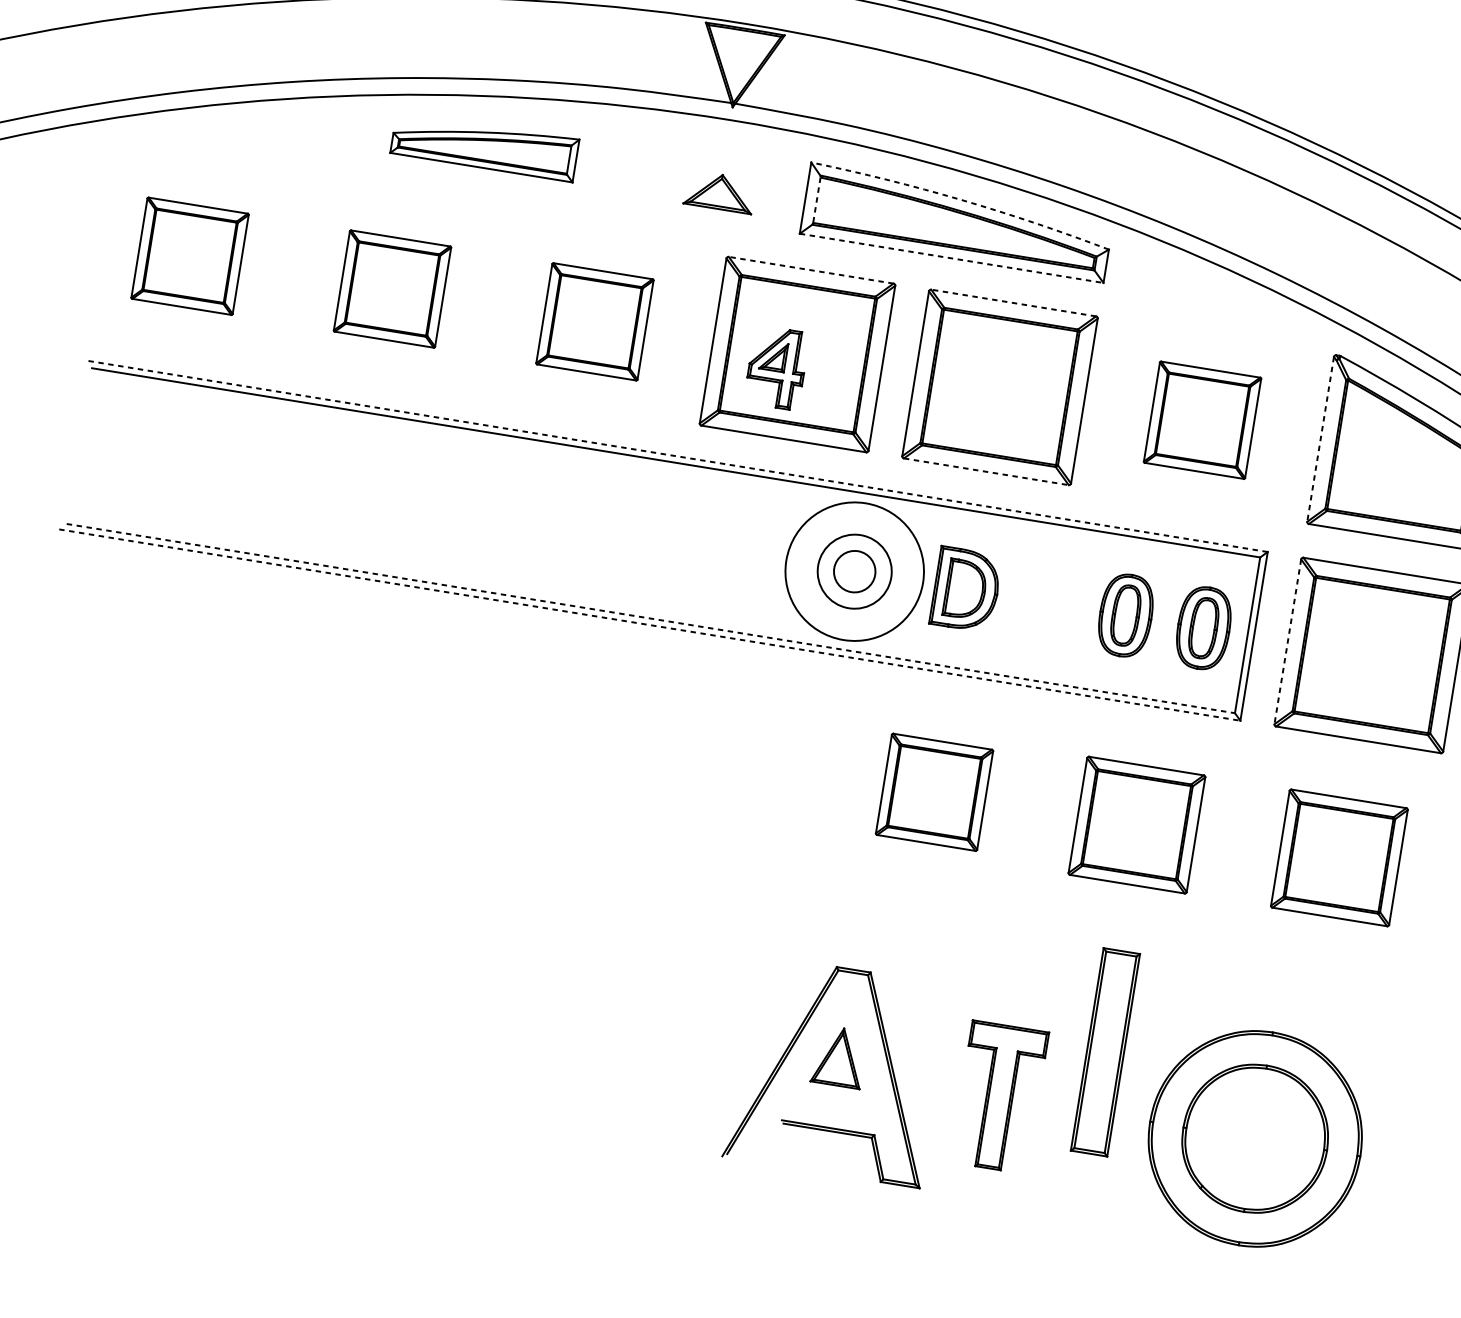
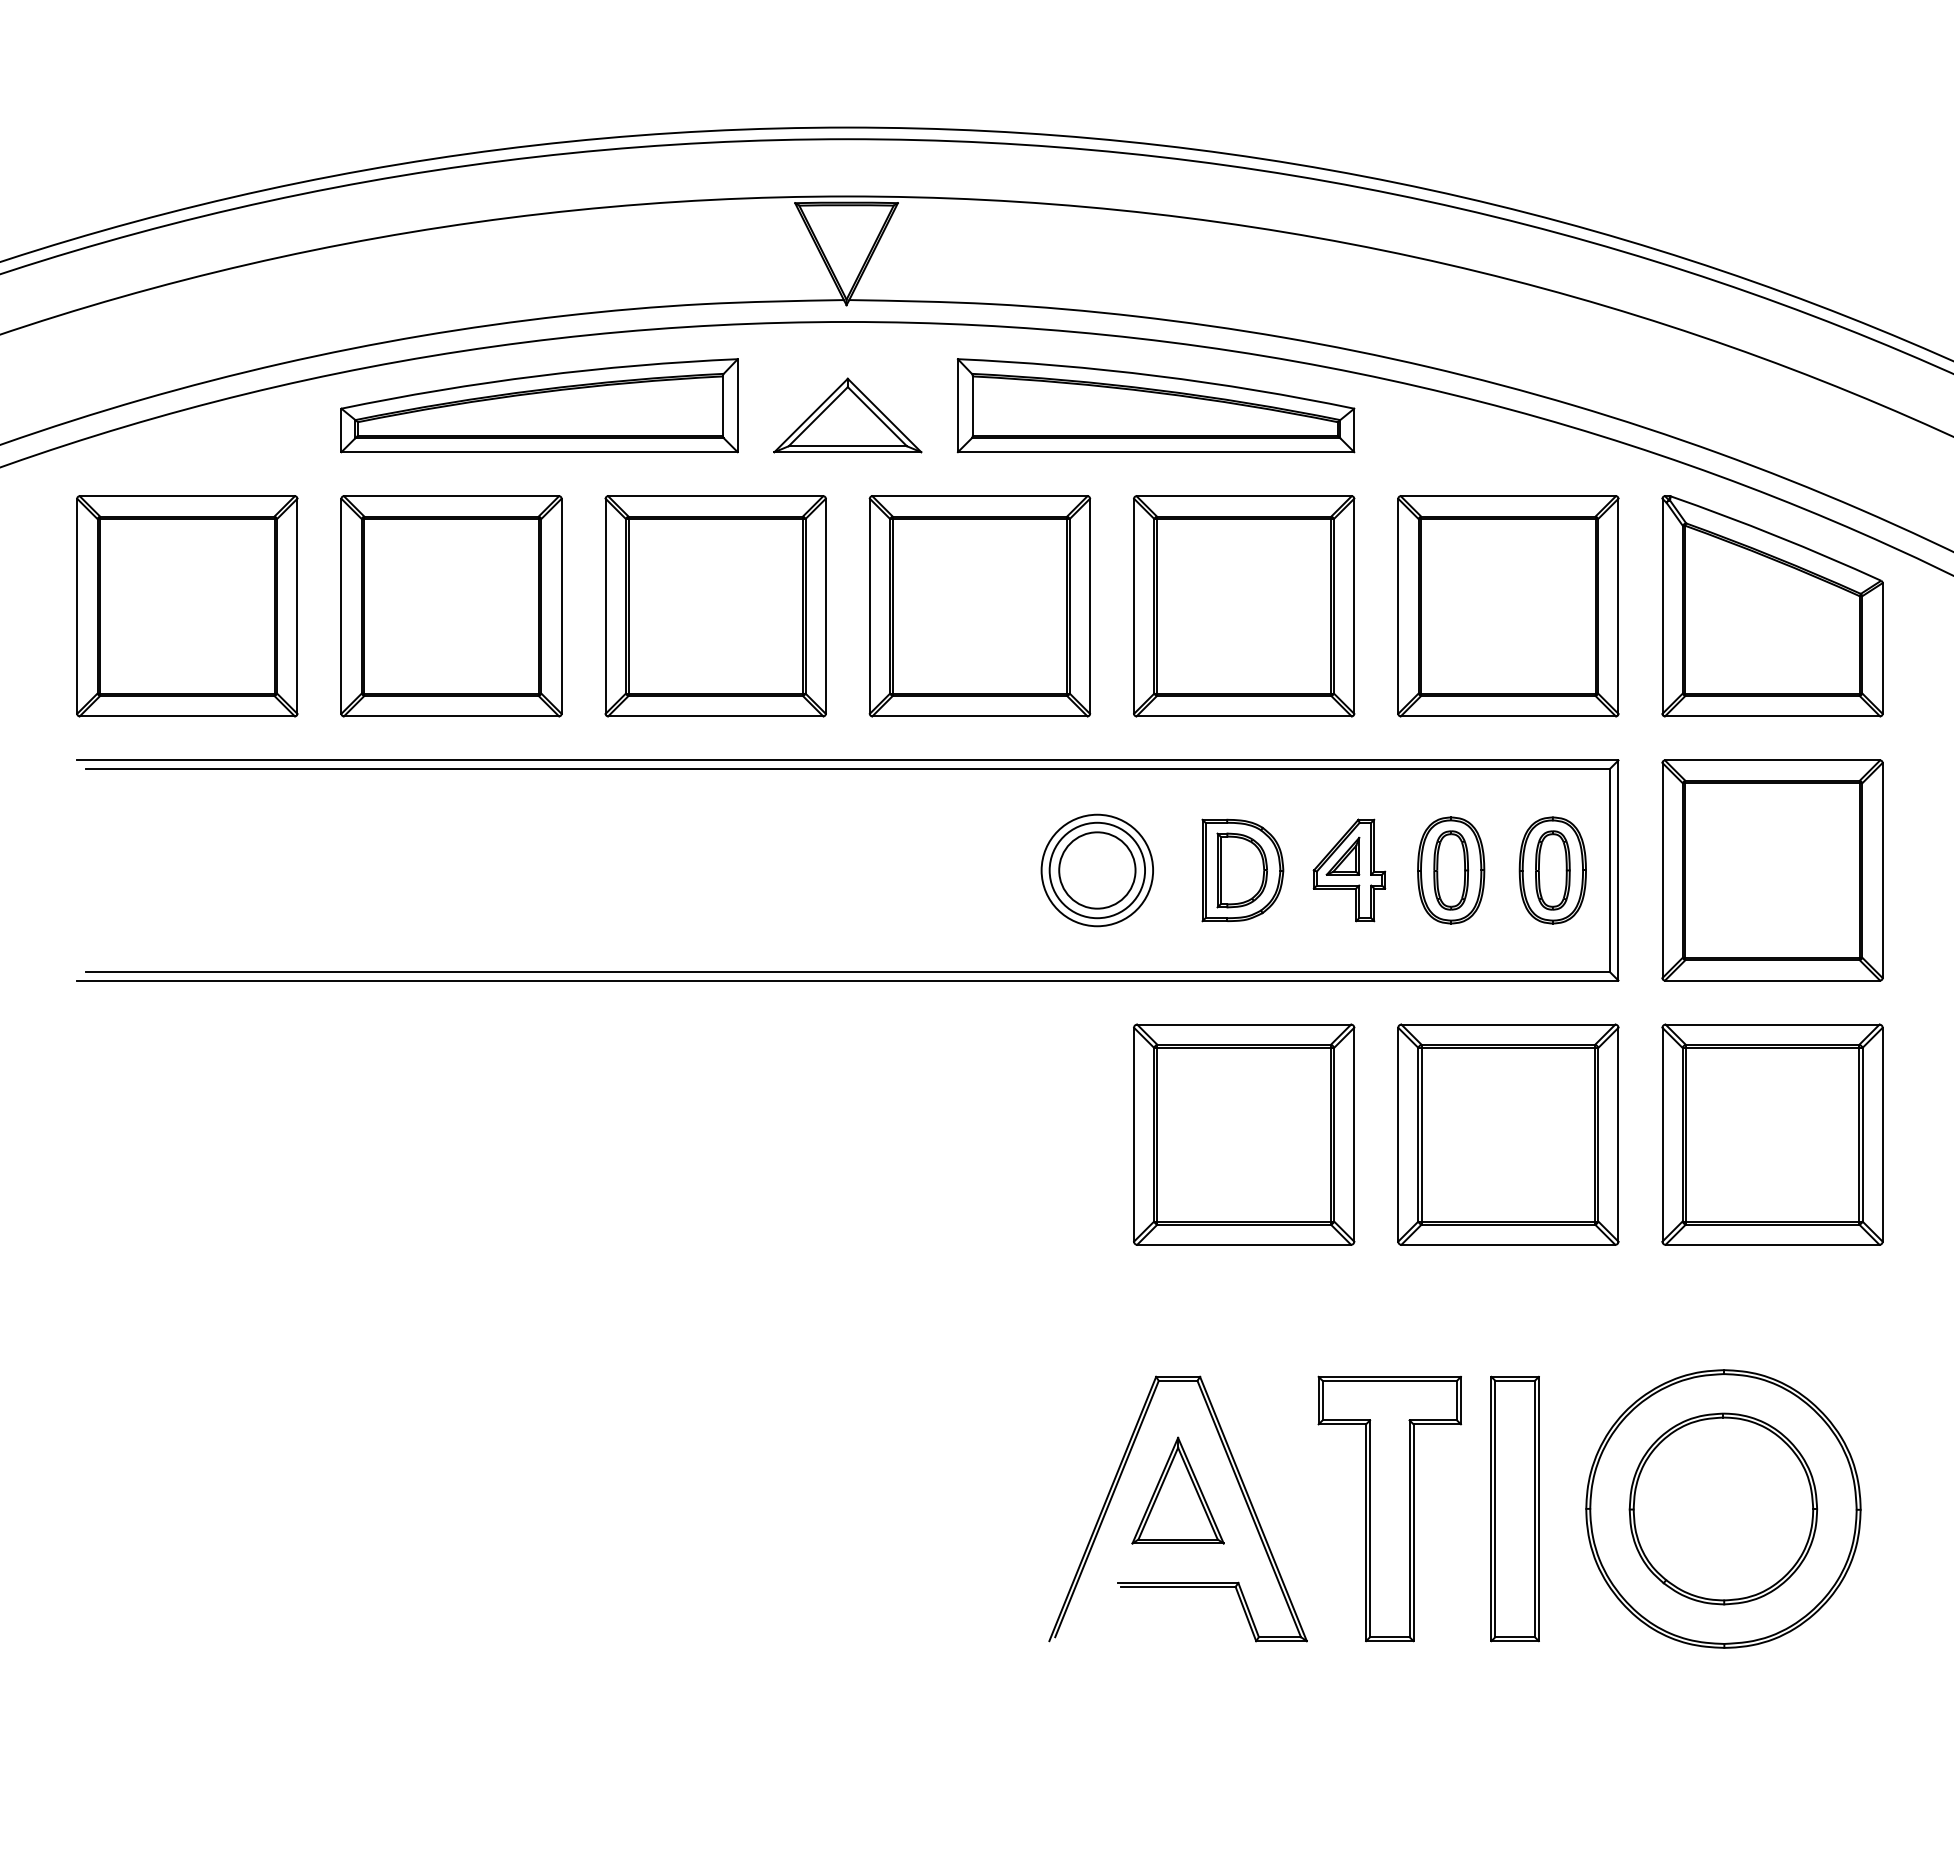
part: (484, 146) -> (539, 405), size x1.67
part: (719, 191) -> (847, 415), size x1.67
line: (816, 200) -> (972, 406), dashed -> solid
arc: (962, 200) -> (1157, 376), dashed -> solid
part: (190, 256) -> (187, 606), size x1.67
line: (951, 258) -> (1156, 452), dashed -> solid
line: (810, 270) -> (979, 496), dashed -> solid
part: (392, 289) -> (451, 606), size x1.67
line: (1013, 303) -> (1244, 496), dashed -> solid
part: (594, 321) -> (715, 606), size x1.67
part: (776, 367) -> (1349, 870), moved
part: (1202, 420) -> (1508, 606), size x1.67
line: (1320, 439) -> (1662, 606), dashed -> solid
line: (676, 456) -> (847, 760), dashed -> solid
line: (986, 471) -> (1244, 716), dashed -> solid
circle: (854, 571) -> (1097, 870), size x0.62
circle: (854, 571) -> (1097, 870), size x1.43
line: (651, 618) -> (848, 972), dashed -> solid
line: (649, 624) -> (847, 980), dashed -> solid
line: (1287, 641) -> (1662, 870), dashed -> solid
part: (934, 792) -> (1244, 1134), size x1.67
part: (1137, 825) -> (1508, 1134), size x1.43
part: (1339, 857) -> (1772, 1134), size x1.43
part: (1105, 1051) -> (1514, 1508), moved
part: (839, 1056) -> (1177, 1490), size x1.43
part: (999, 1096) -> (1389, 1508), size x1.43

